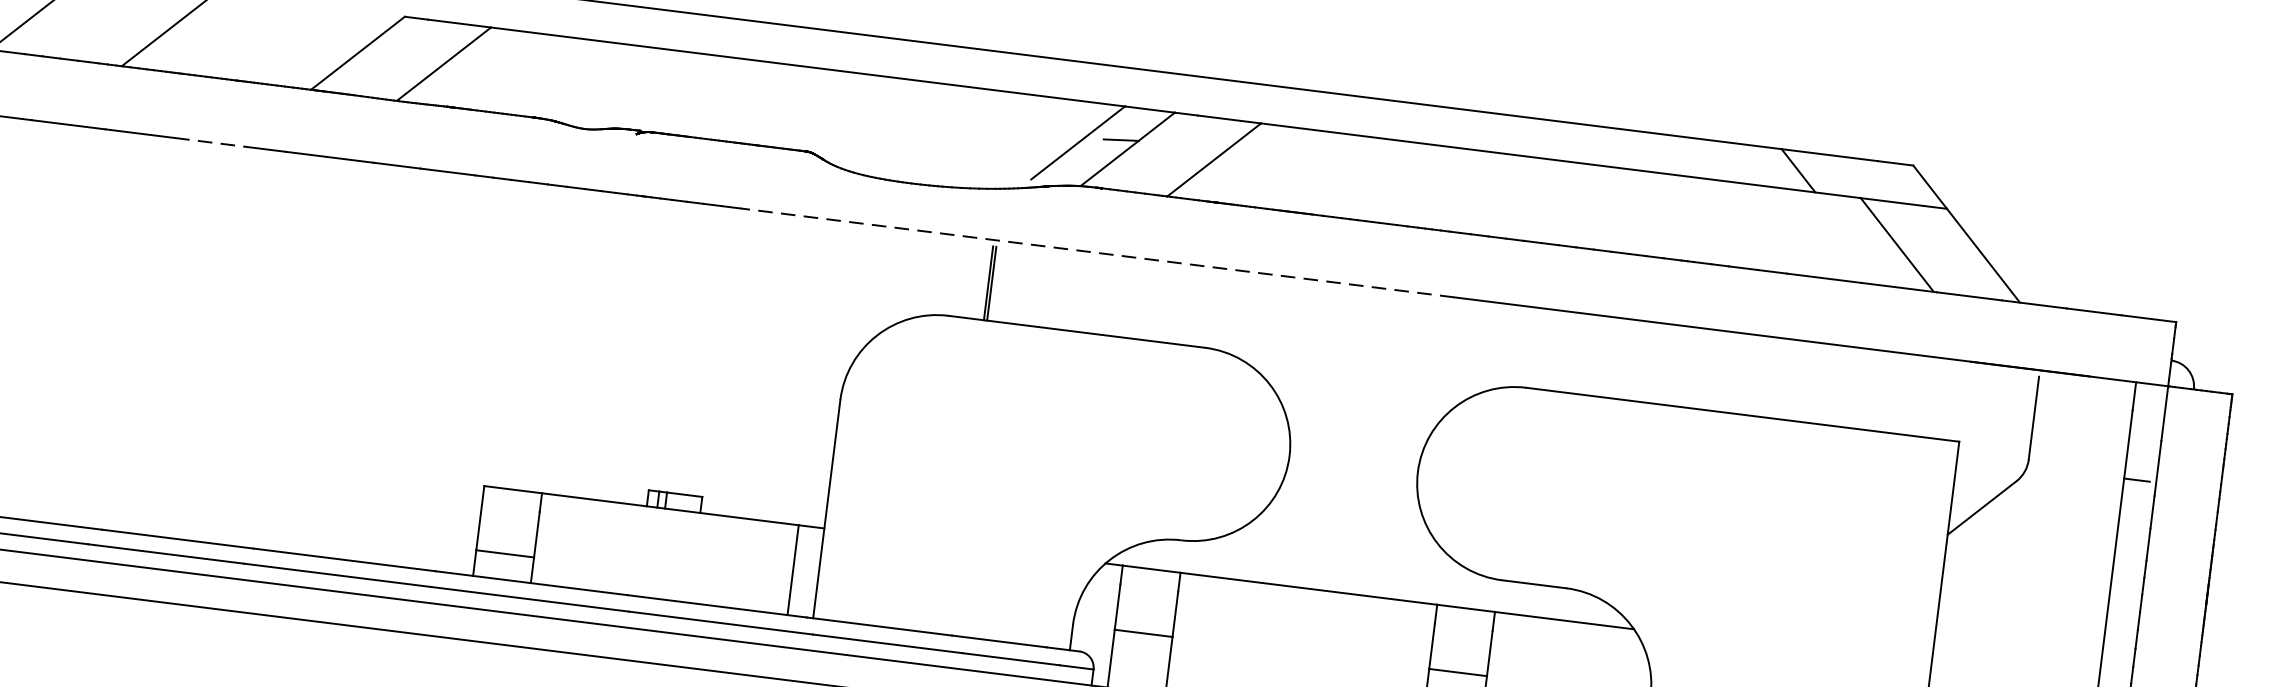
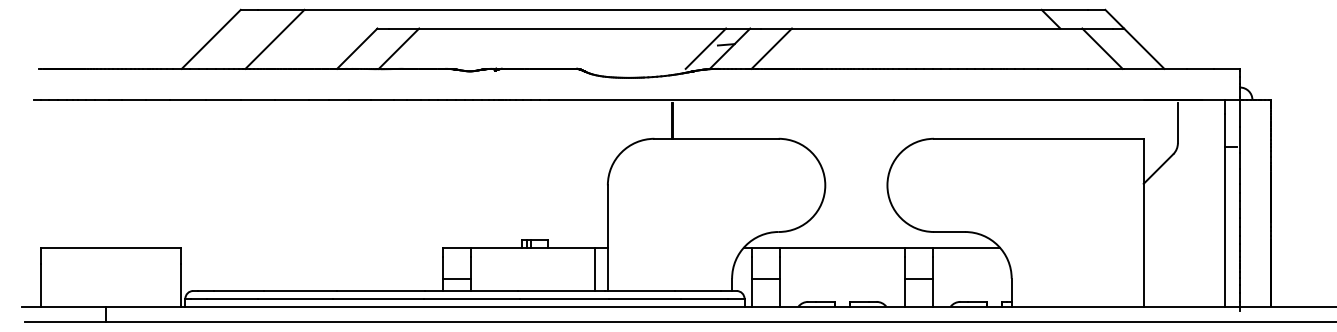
line: (211, 141) -> (292, 99), dashed -> solid
line: (1097, 251) -> (721, 99), dashed -> solid

